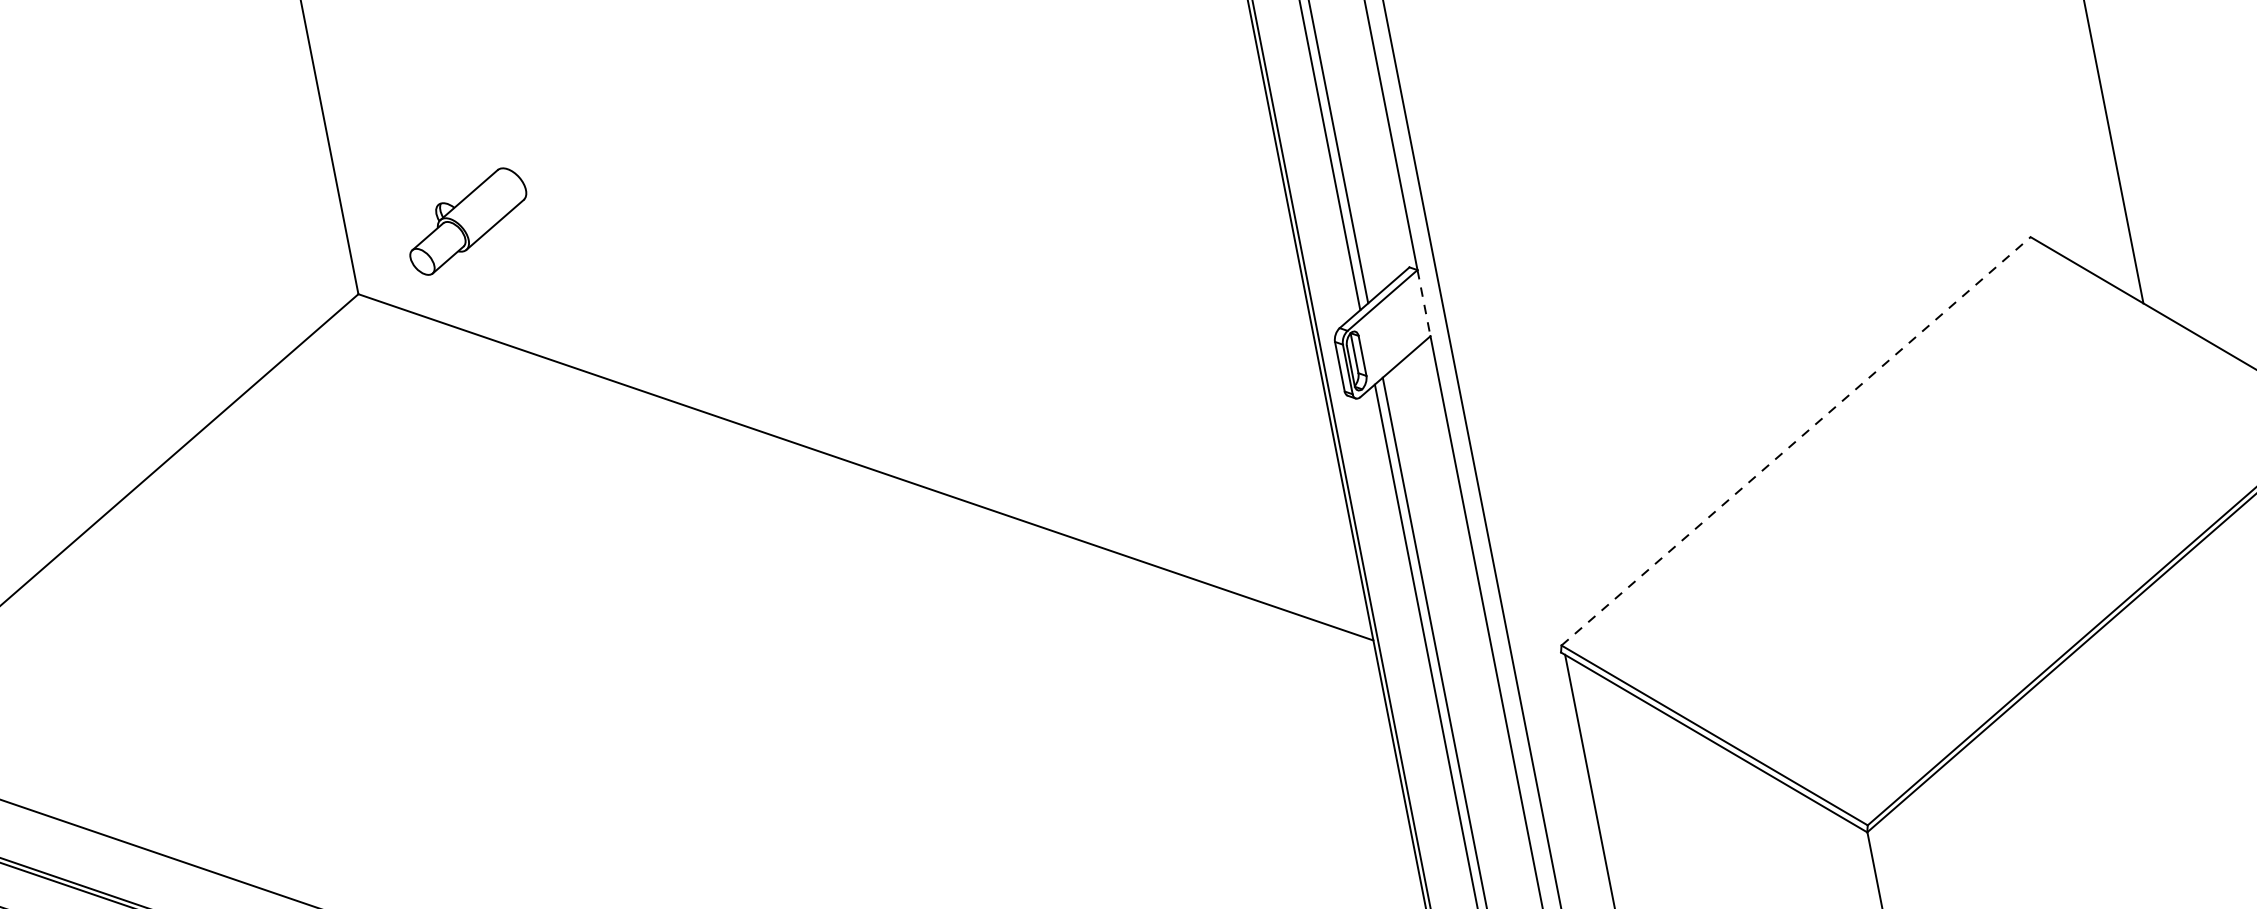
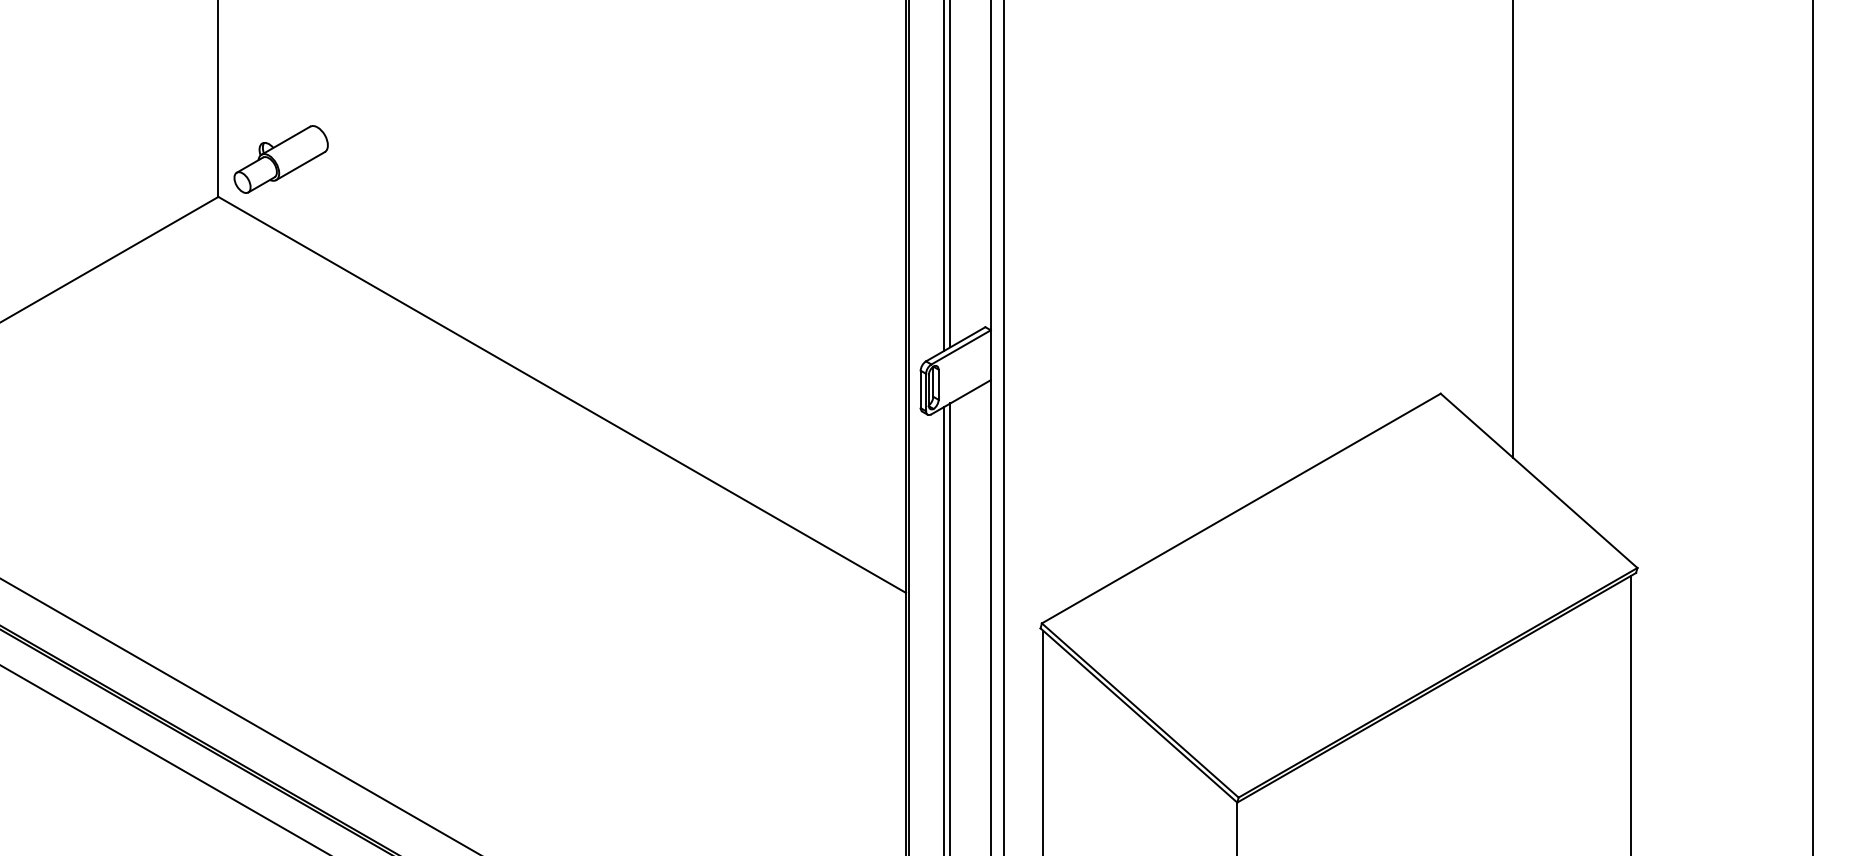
part: (466, 221) -> (280, 159), moved
line: (1423, 303) -> (990, 355), dashed -> solid
line: (1796, 441) -> (1241, 508), dashed -> solid

